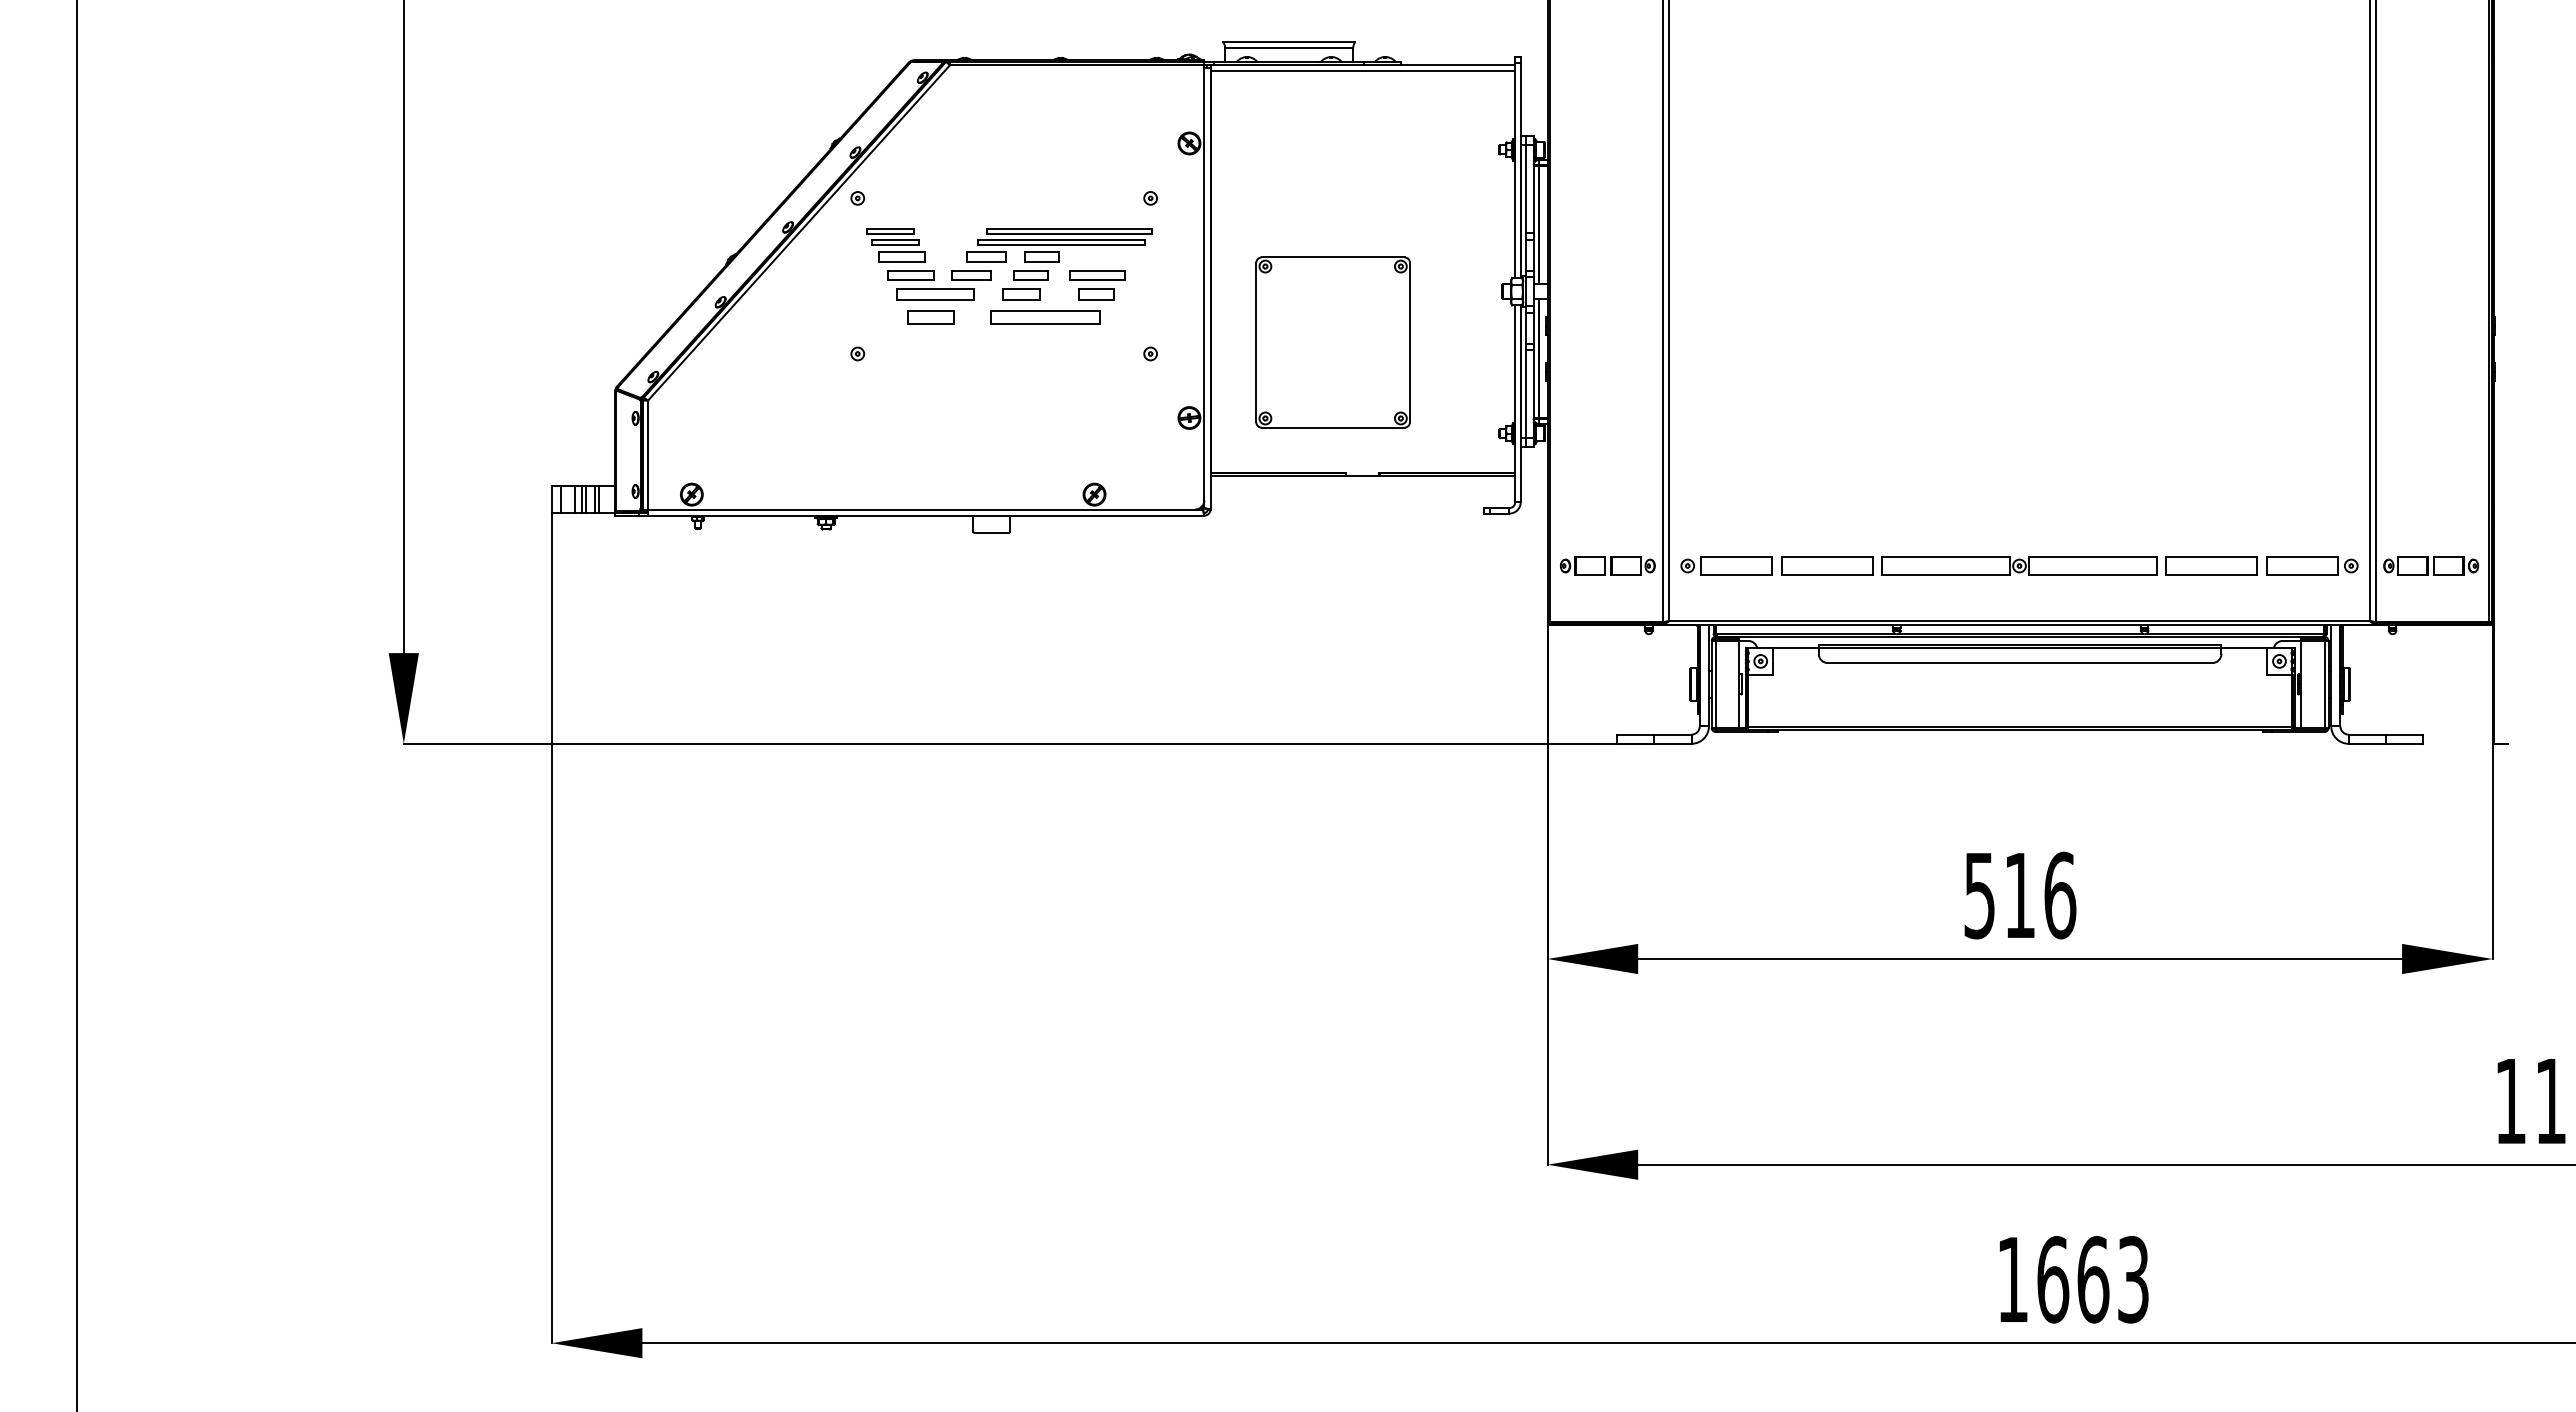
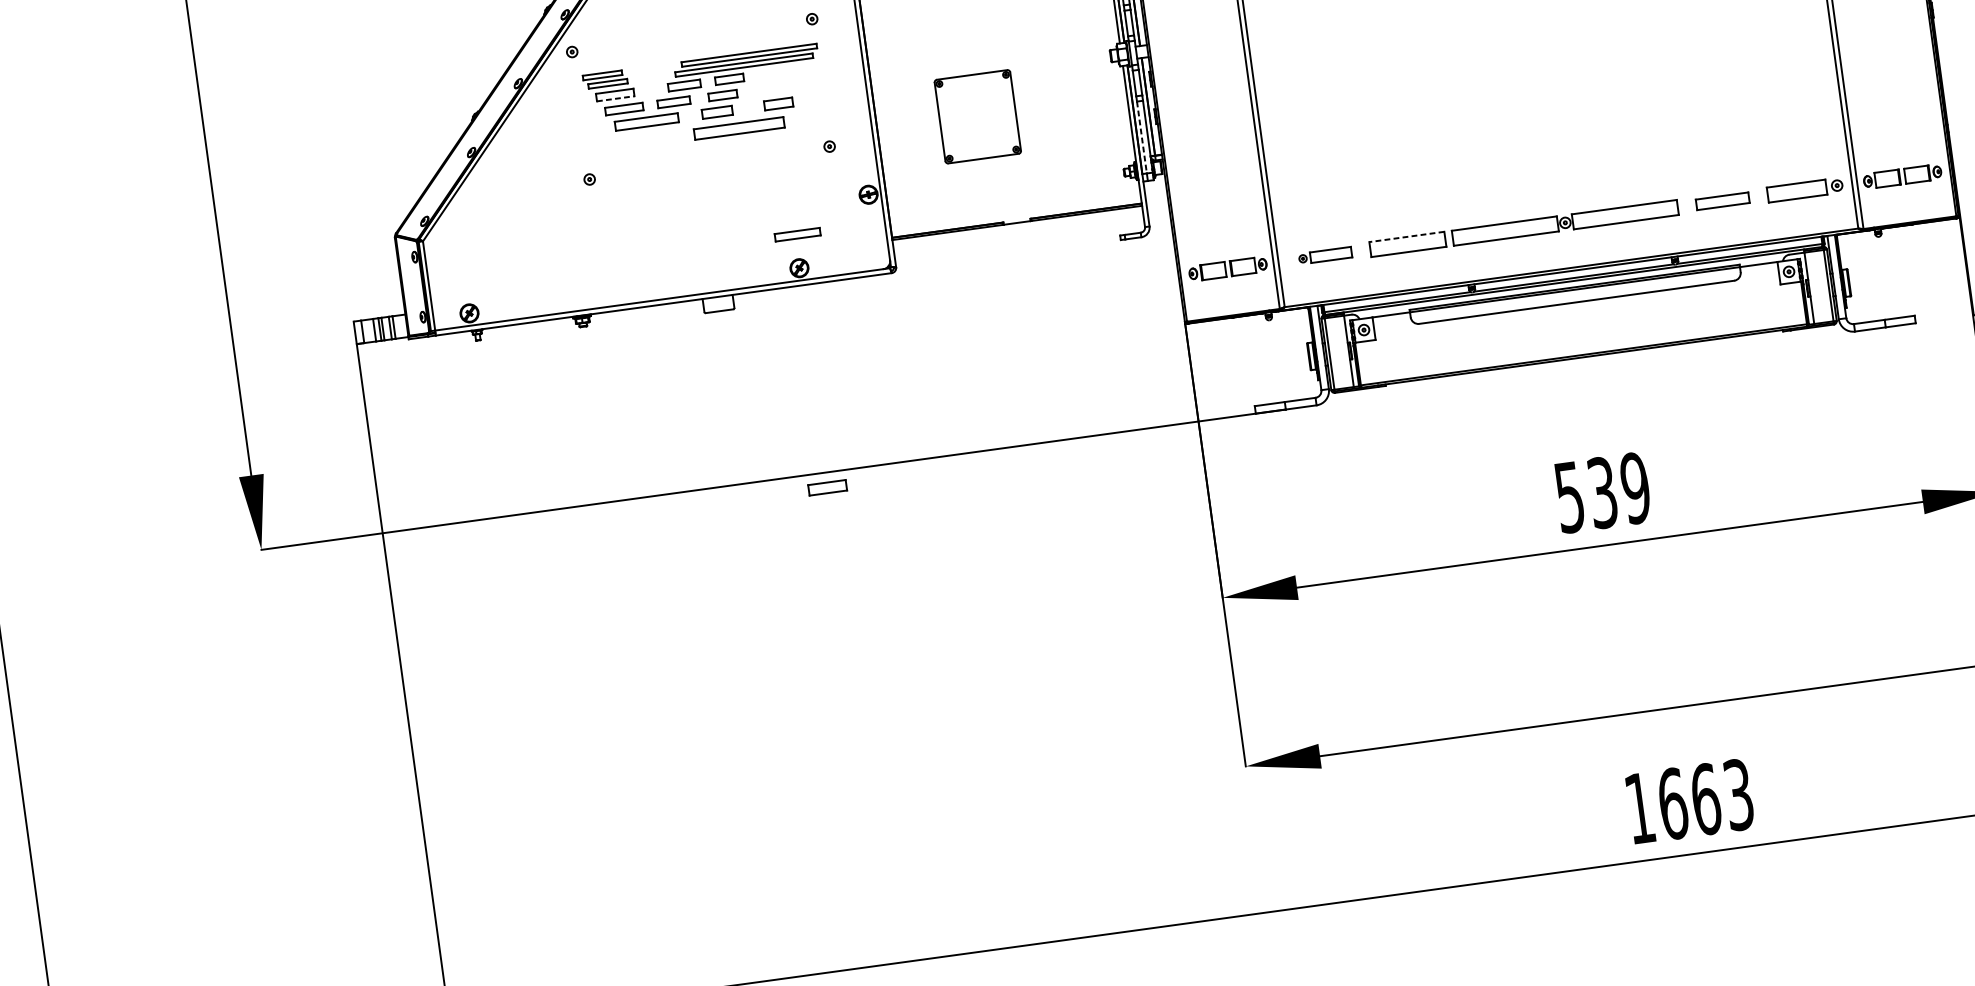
line: (902, 261) -> (615, 98), solid -> dashed
part: (1097, 275) -> (797, 234), moved
part: (930, 317) -> (827, 488), moved
part: (1332, 342) -> (977, 116), size x0.6
line: (1526, 394) -> (1142, 137), solid -> dashed
line: (1827, 556) -> (1406, 236), solid -> dashed
part: (1726, 565) -> (1325, 255), size x0.7
part: (2211, 565) -> (1722, 200), size x0.7
text: (2040, 895) -> (1619, 490), 516 -> 539

